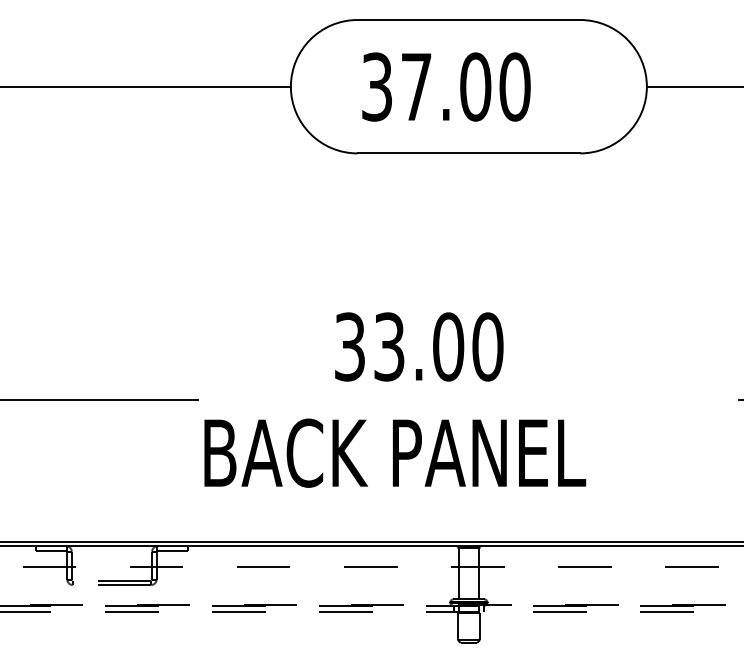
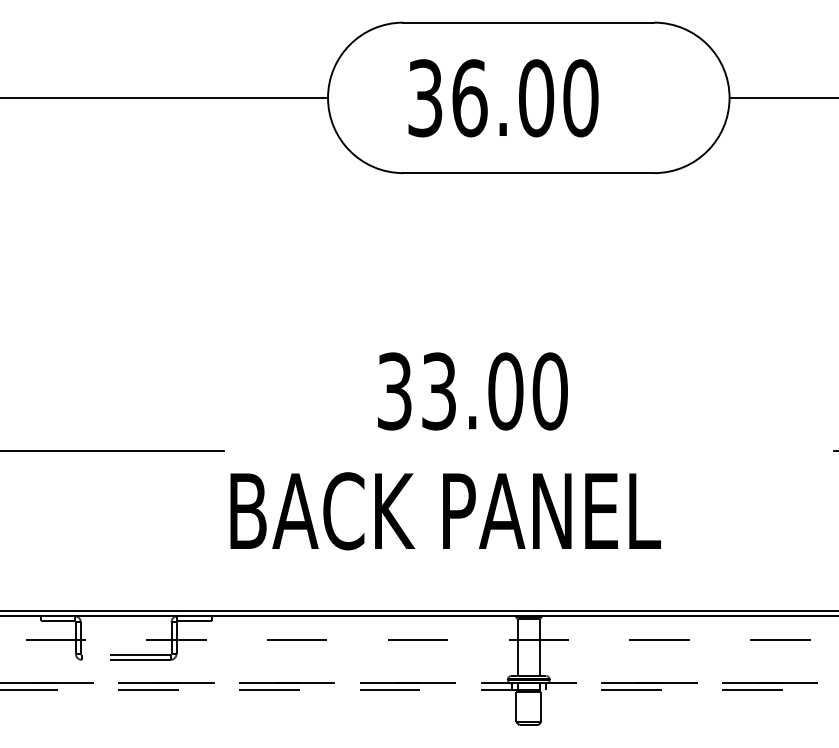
text: (416, 87) -> (469, 98), 37.00 -> 36.00

